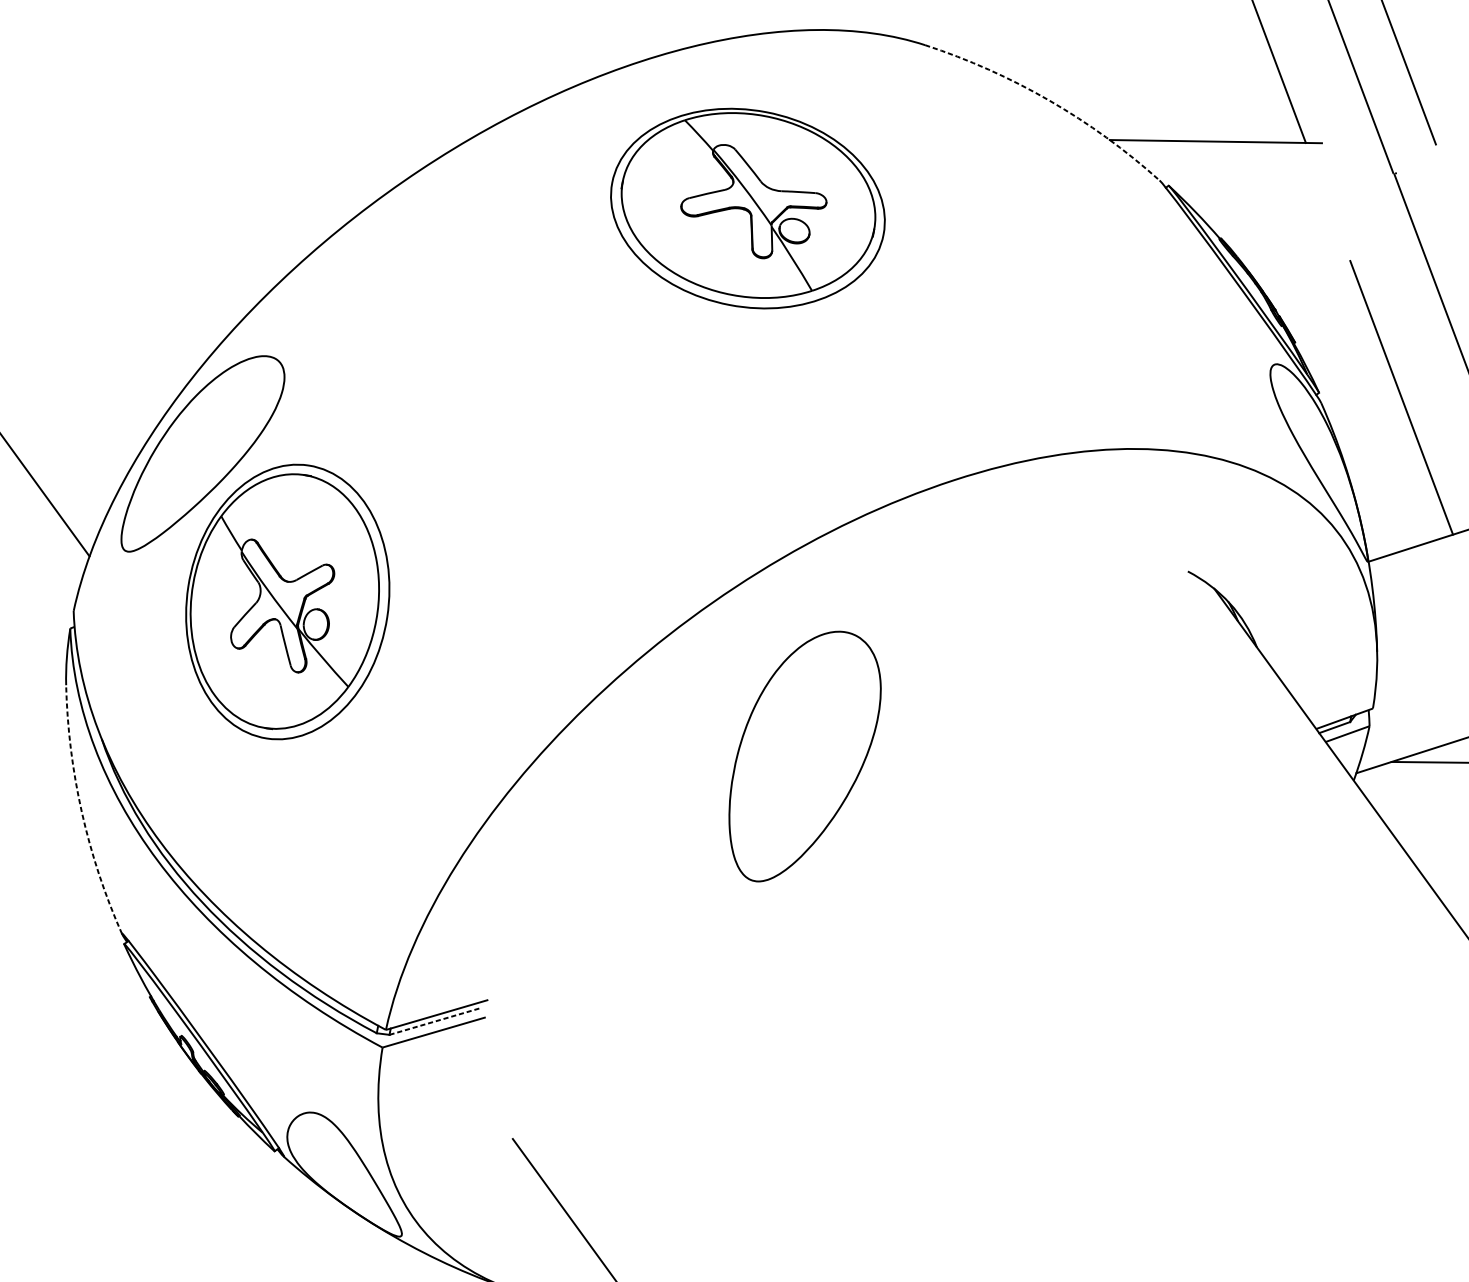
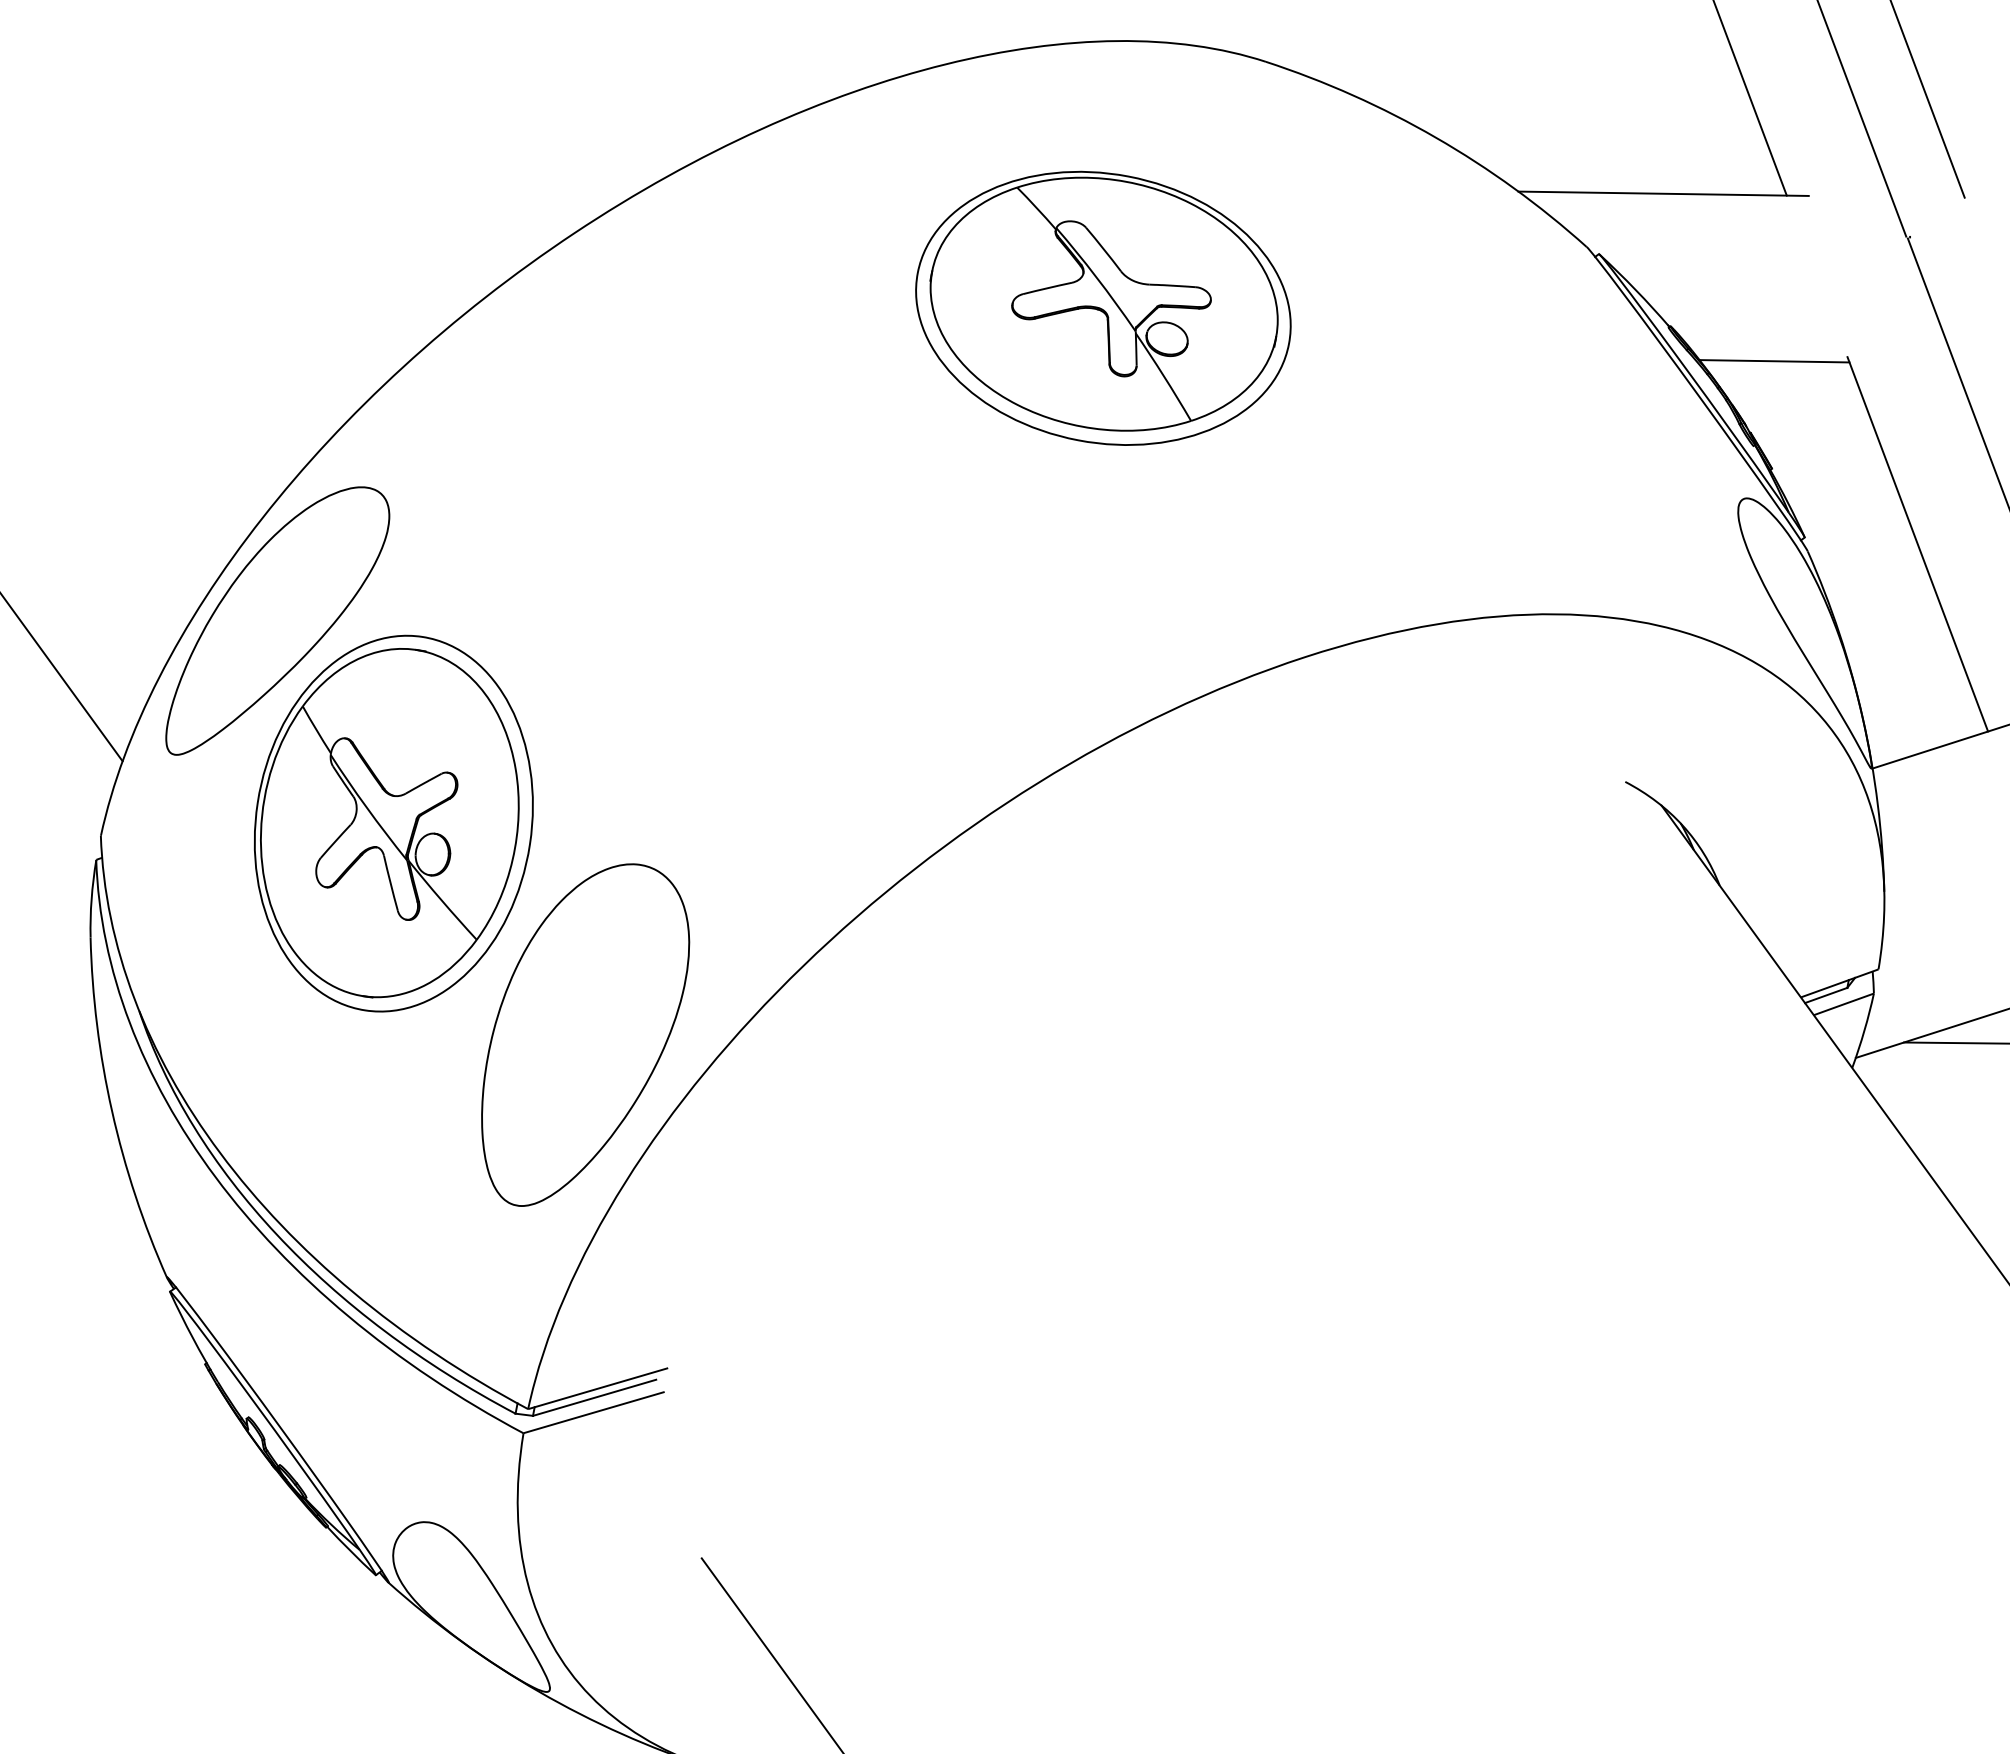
arc: (1049, 100) -> (1435, 137), dashed -> solid
part: (748, 207) -> (1103, 307), moved
line: (1296, 264) -> (1774, 361), added
part: (805, 756) -> (585, 1034), moved
arc: (82, 812) -> (112, 1111), dashed -> solid
line: (435, 1021) -> (595, 1397), dashed -> solid

